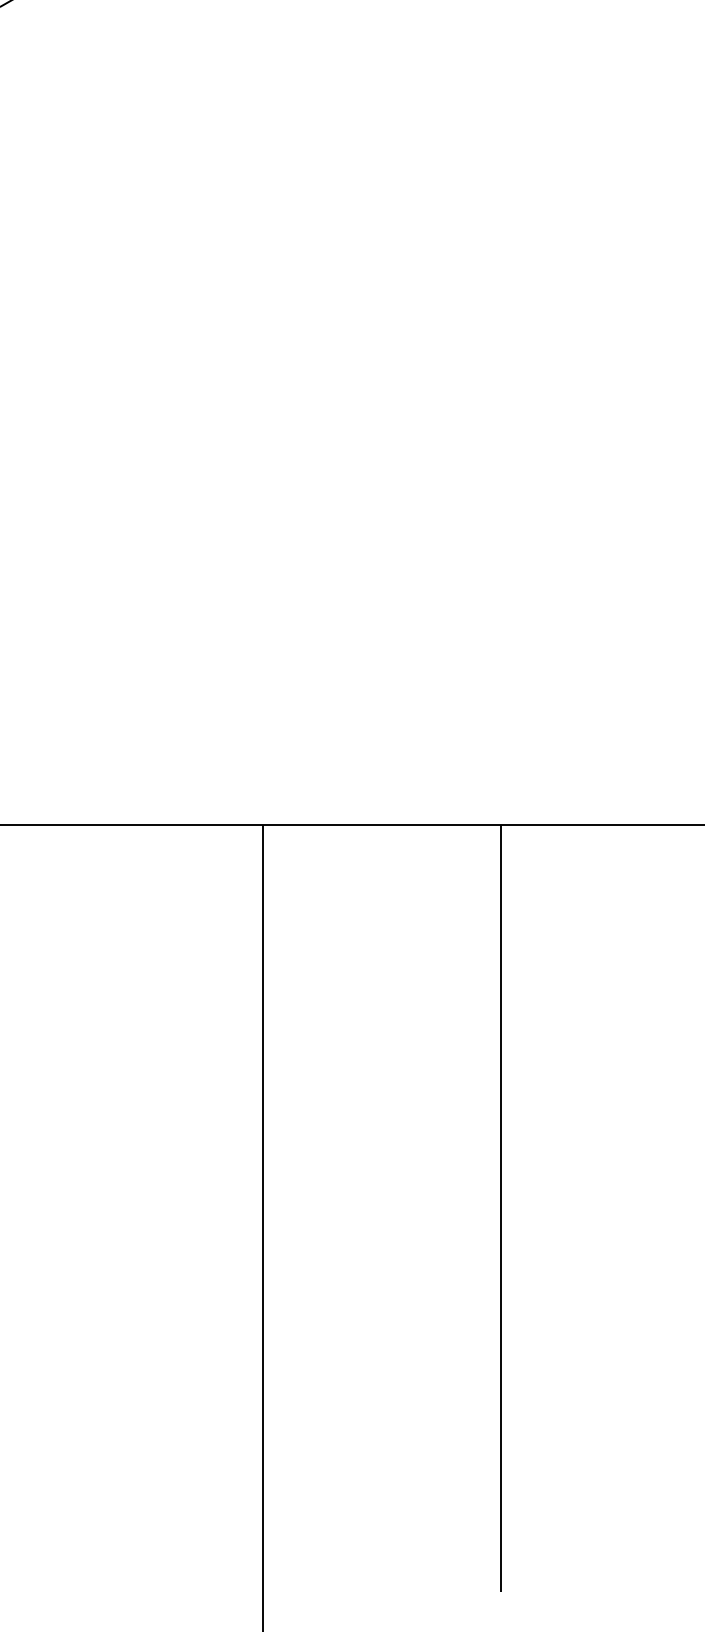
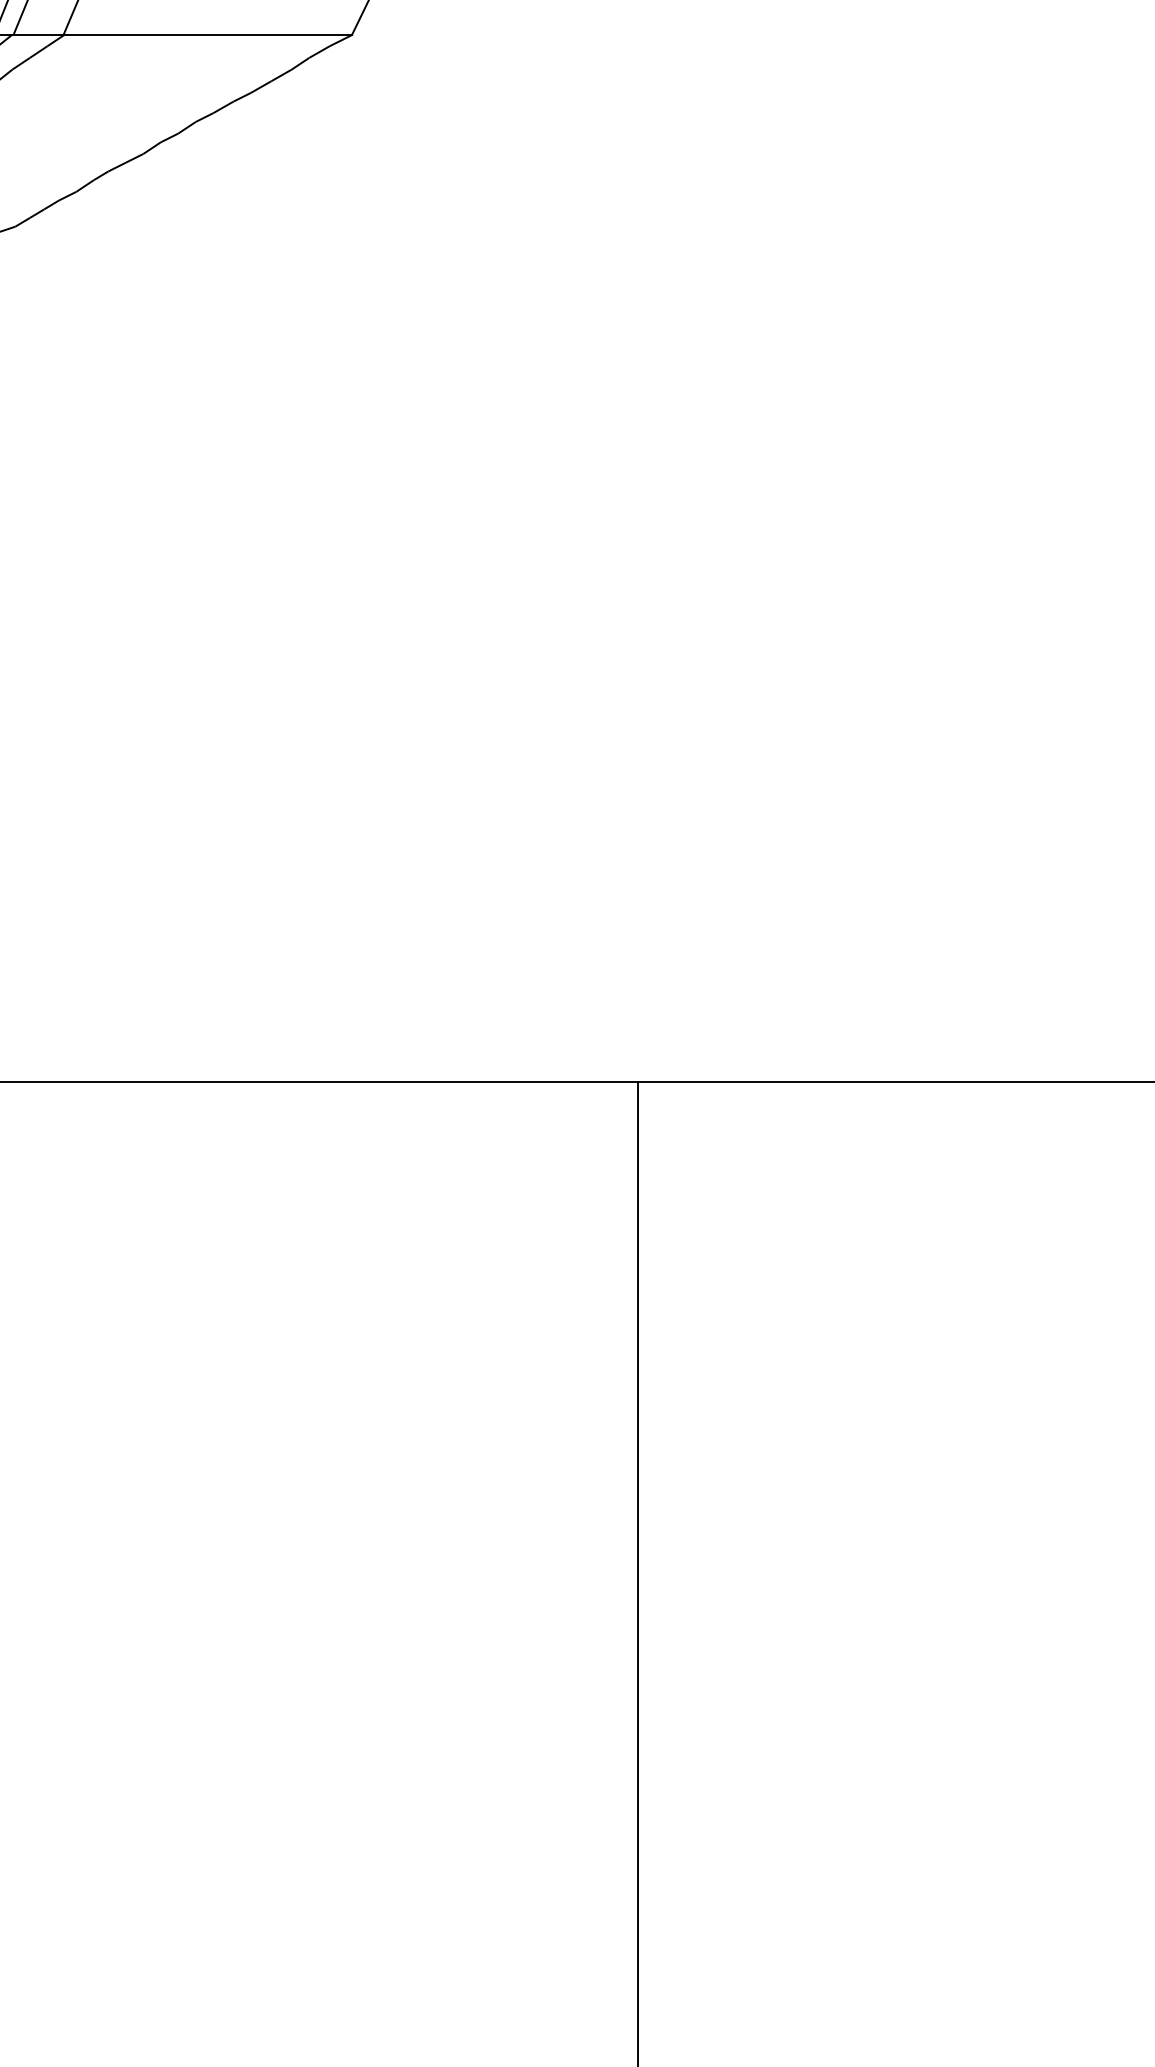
line: (501, 1208) -> (936, 1561), removed

